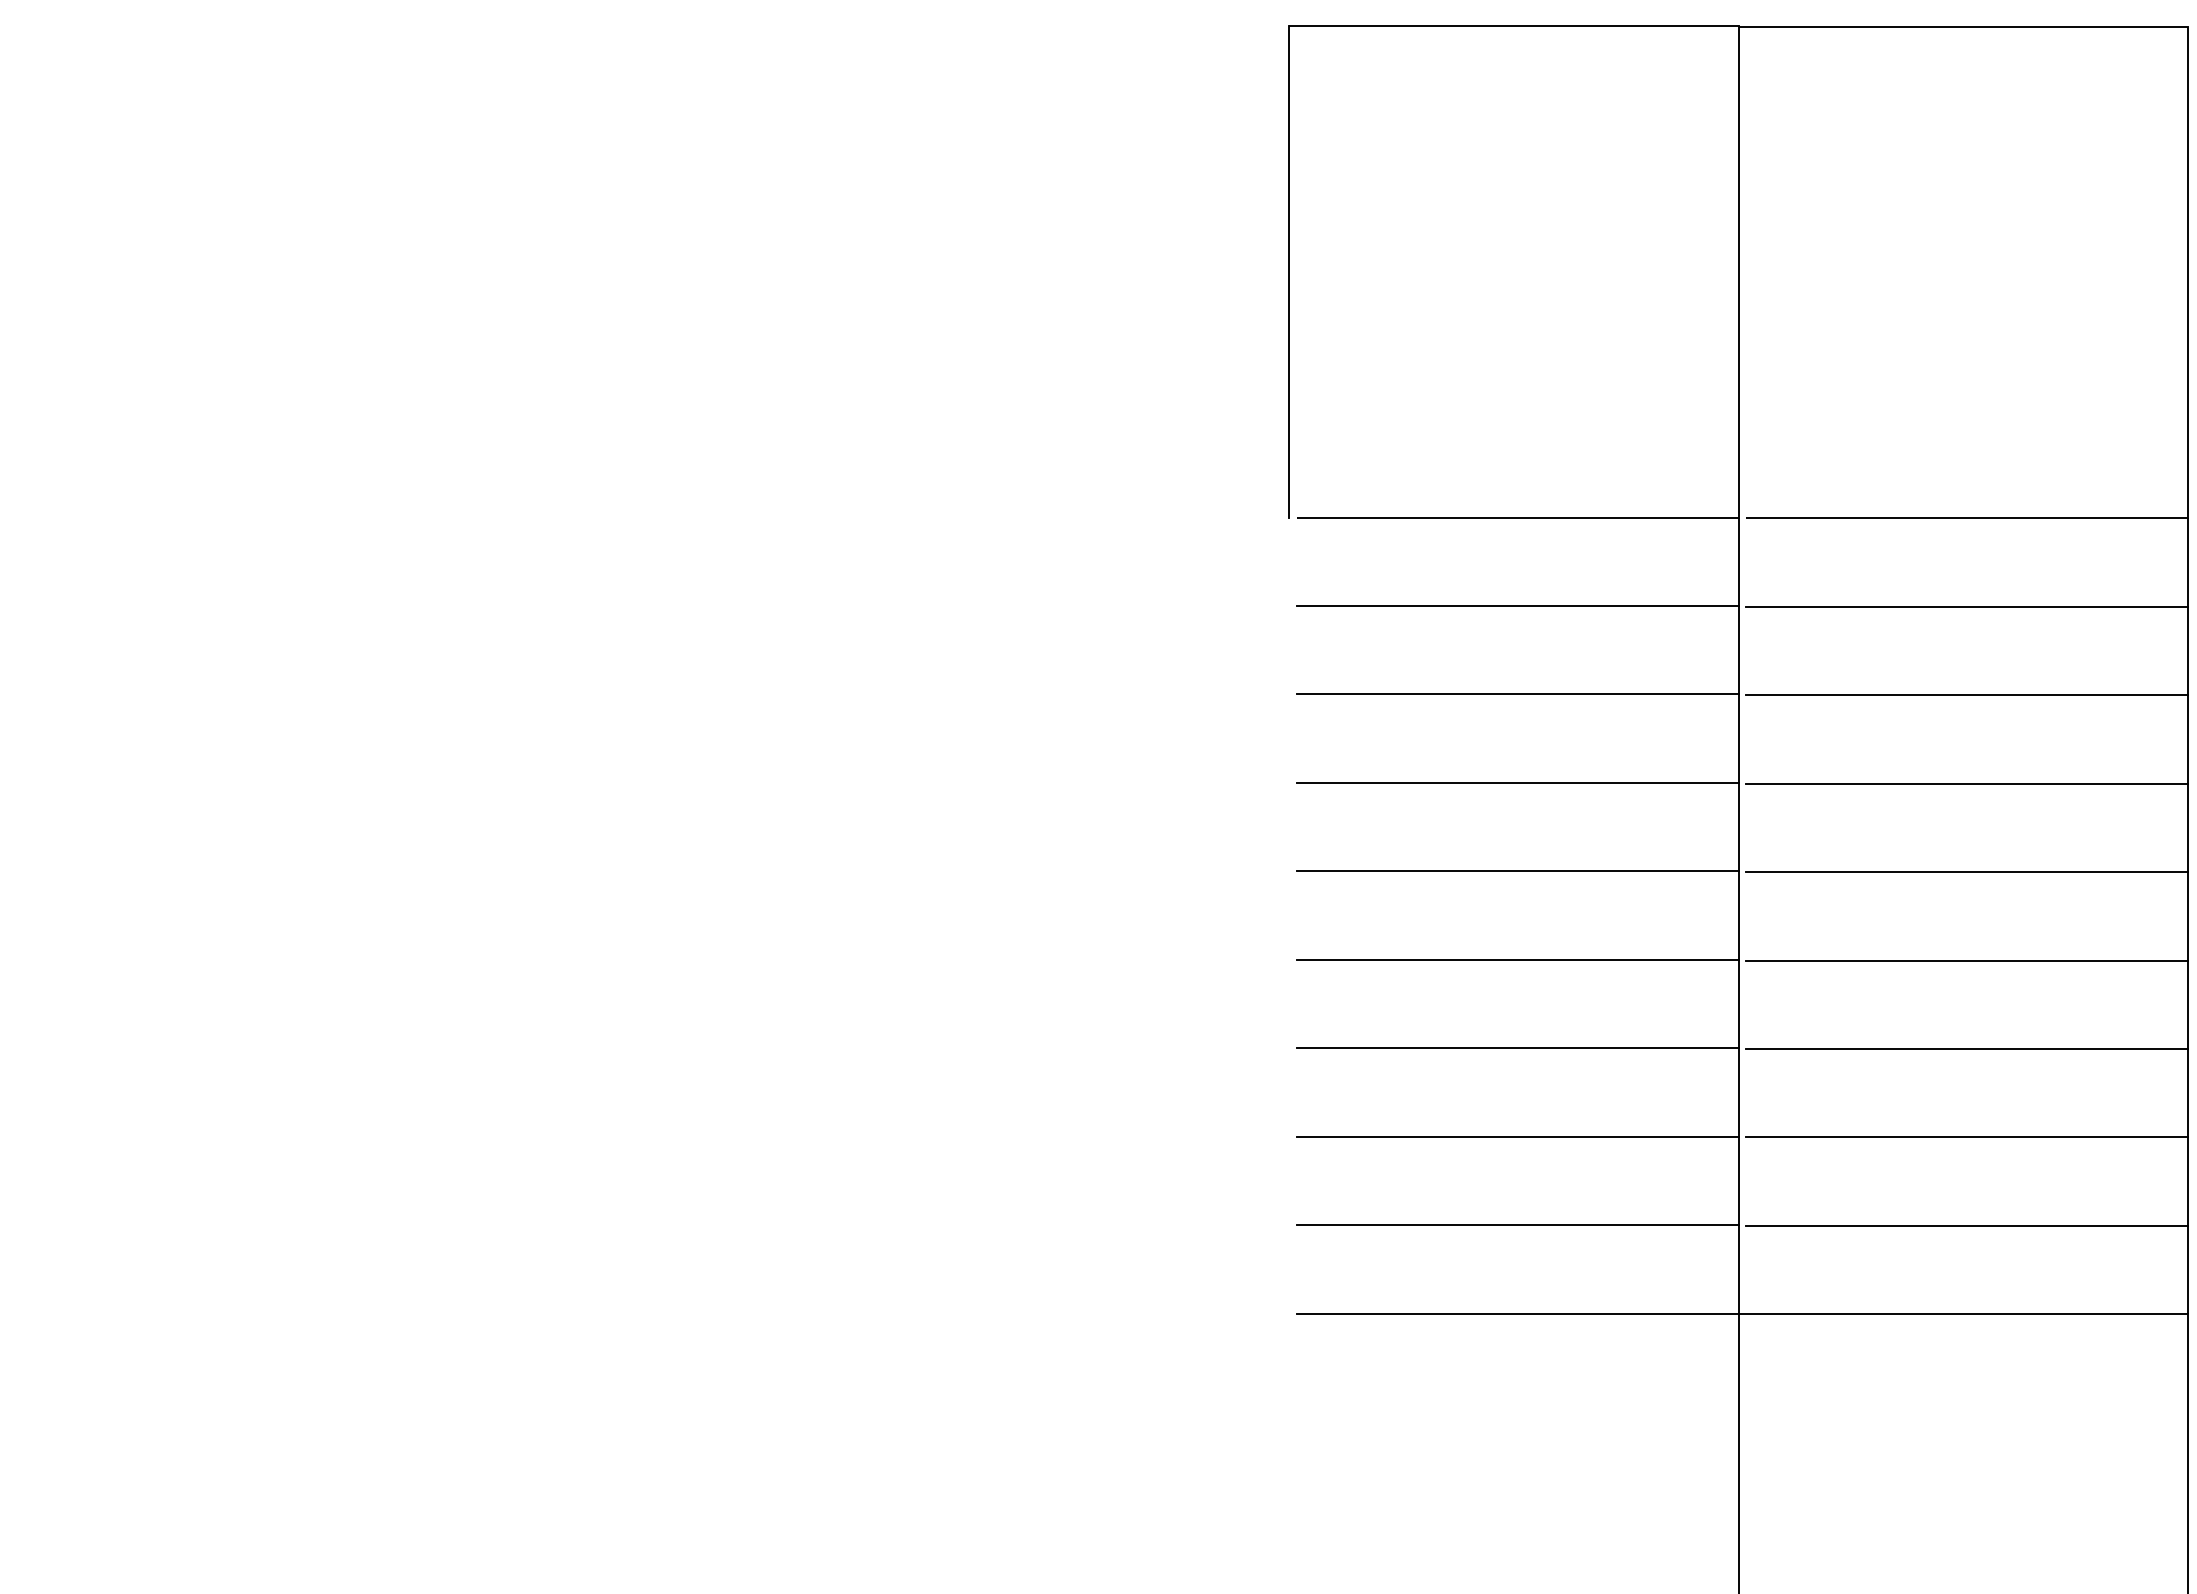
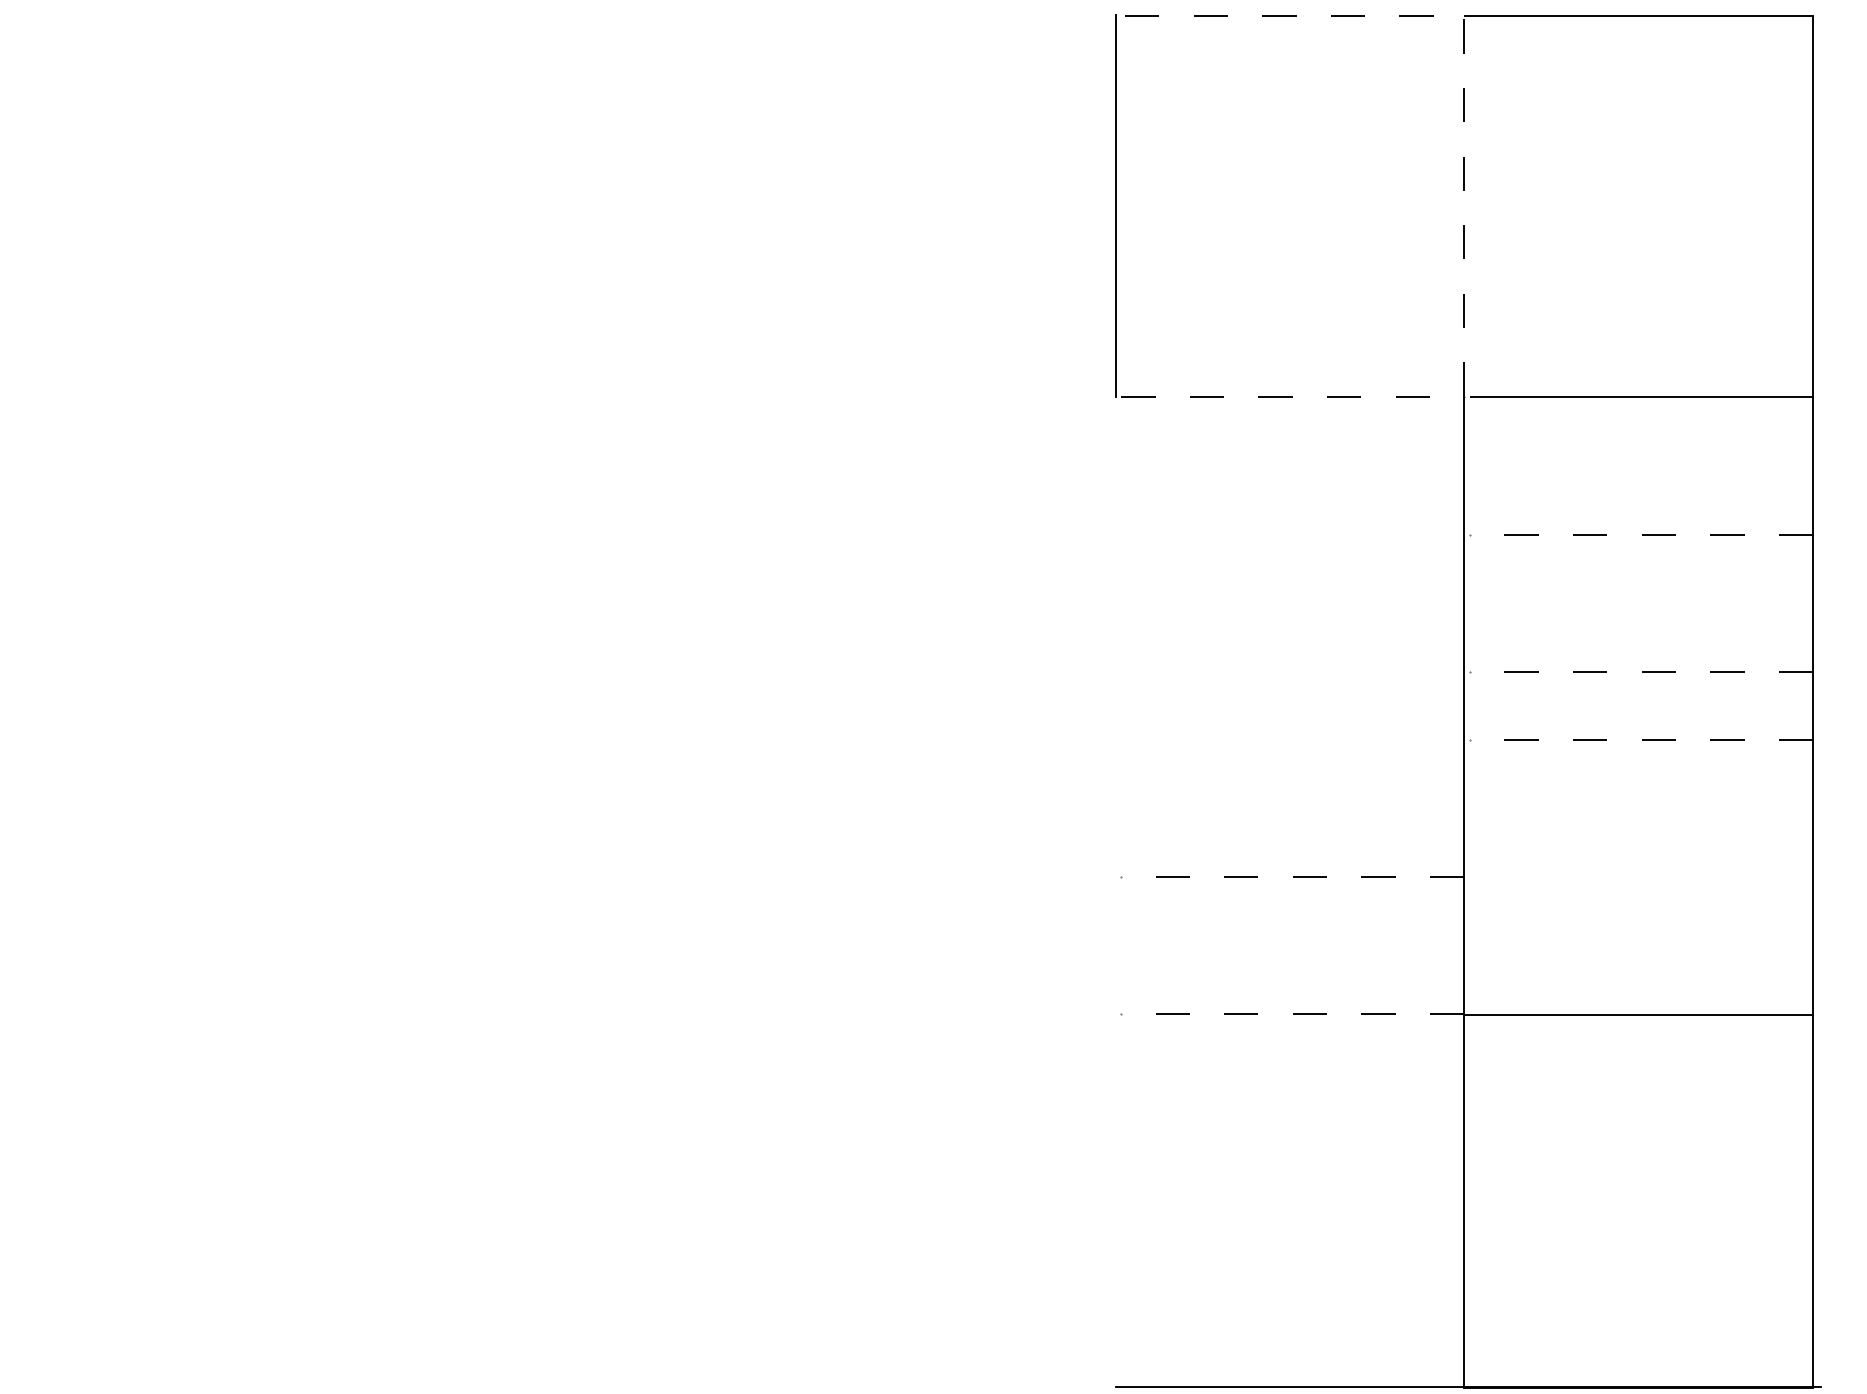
line: (1738, 268) -> (1464, 203), solid -> dashed
line: (1517, 606) -> (1292, 465), removed
line: (1967, 606) -> (1641, 465), removed
line: (1517, 693) -> (1292, 533), removed
line: (1967, 695) -> (1641, 534), solid -> dashed
line: (1517, 782) -> (1292, 602), removed
line: (1967, 784) -> (1641, 603), removed
line: (1517, 871) -> (1292, 671), removed
line: (1967, 871) -> (1641, 671), solid -> dashed
line: (1517, 959) -> (1292, 739), removed
line: (1967, 960) -> (1641, 740), solid -> dashed
line: (1517, 1048) -> (1292, 808), removed
line: (1967, 1049) -> (1641, 809), removed
line: (1517, 1137) -> (1292, 877), solid -> dashed
line: (1967, 1137) -> (1641, 877), removed
line: (1517, 1224) -> (1292, 945), removed
line: (1967, 1226) -> (1641, 946), removed
line: (1517, 1313) -> (1292, 1014), solid -> dashed

